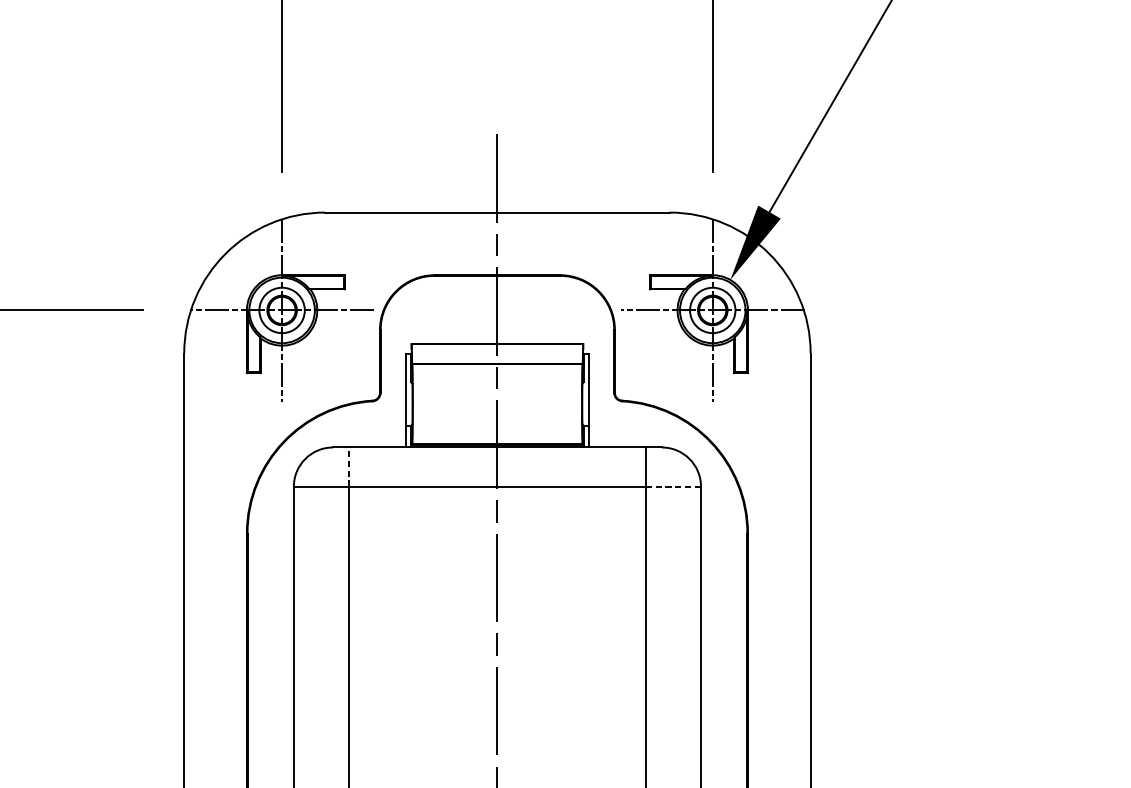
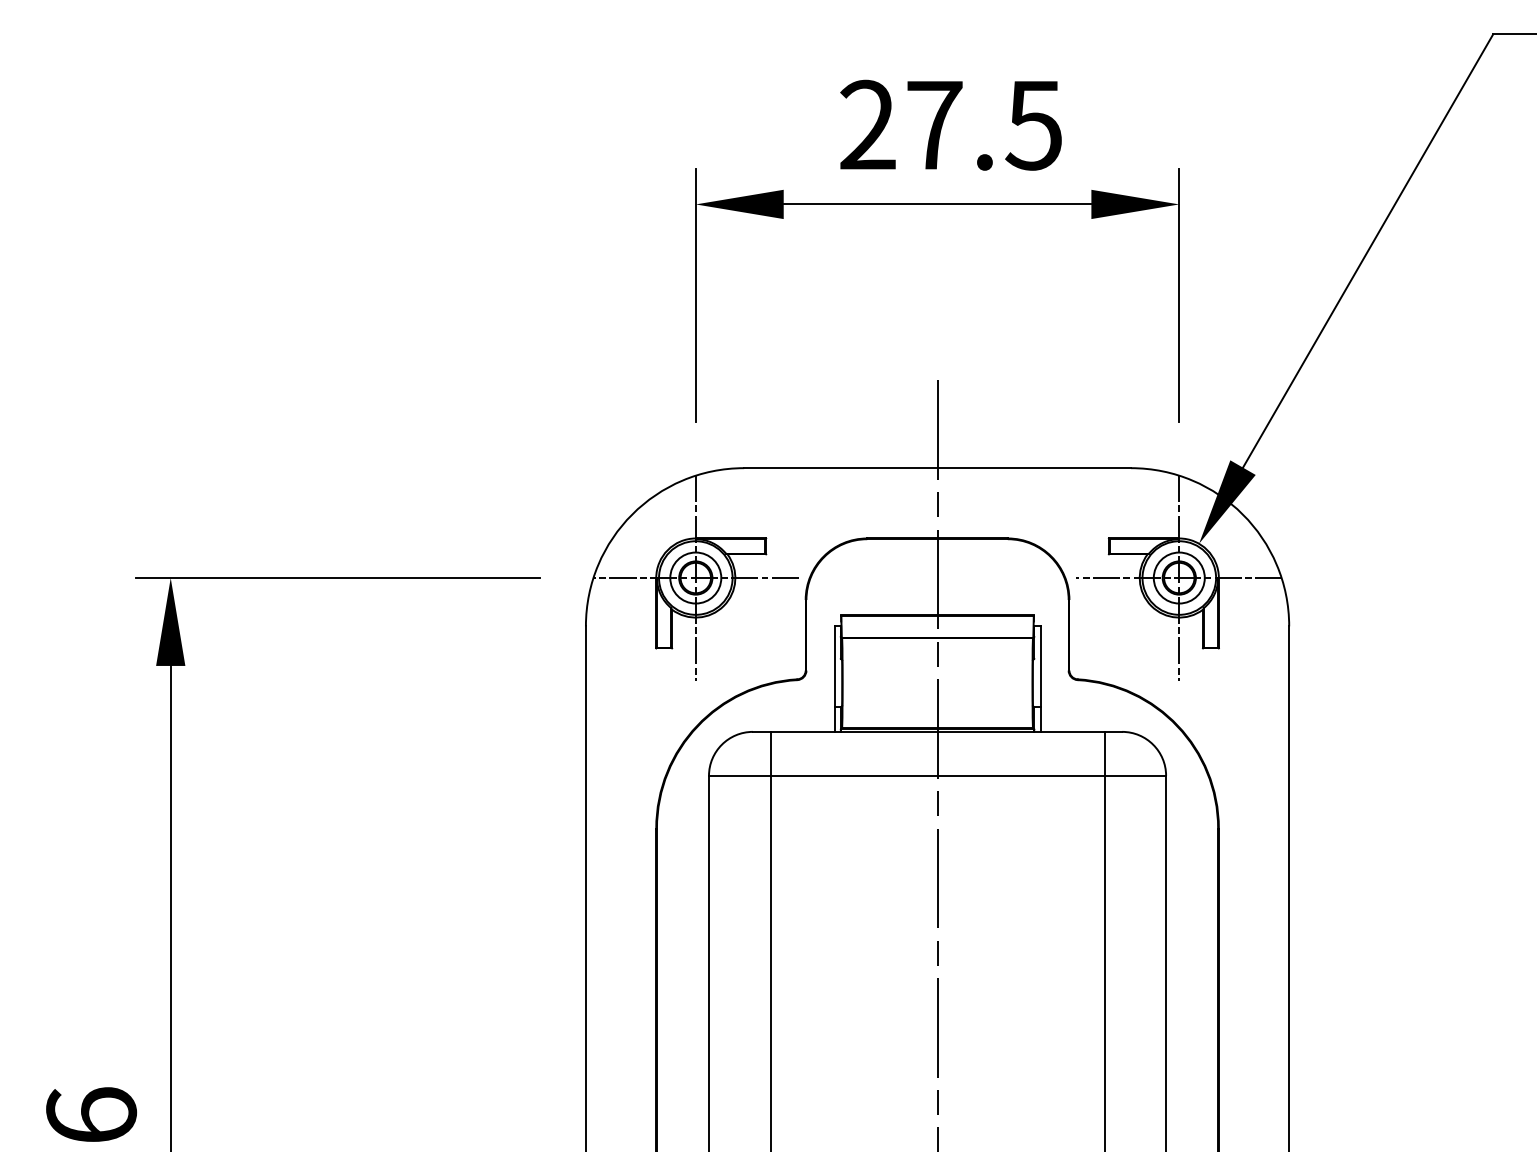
line: (348, 466) -> (770, 753), dashed -> solid
line: (673, 486) -> (1135, 775), dashed -> solid

